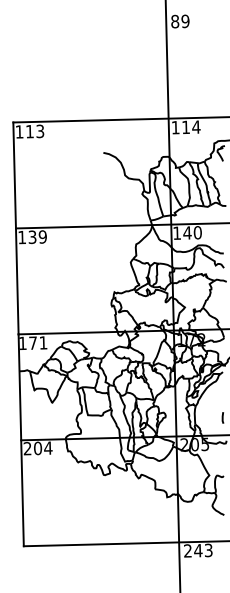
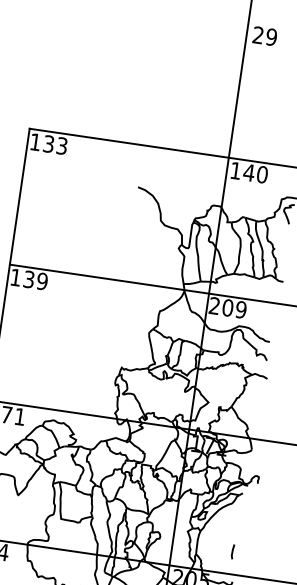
text: (175, 21) -> (258, 35), 89 -> 29
text: (190, 126) -> (255, 172), 114 -> 140
text: (29, 131) -> (48, 143), 113 -> 133
text: (187, 232) -> (228, 307), 140 -> 209

